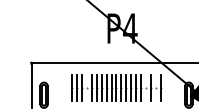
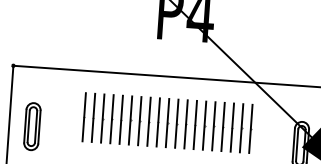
line: (86, 88) -> (111, 119), added
line: (146, 88) -> (223, 127), added
line: (156, 88) -> (241, 128), added

